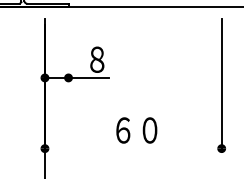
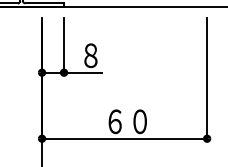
line: (69, 49) -> (64, 46), added
line: (133, 148) -> (124, 138), added

